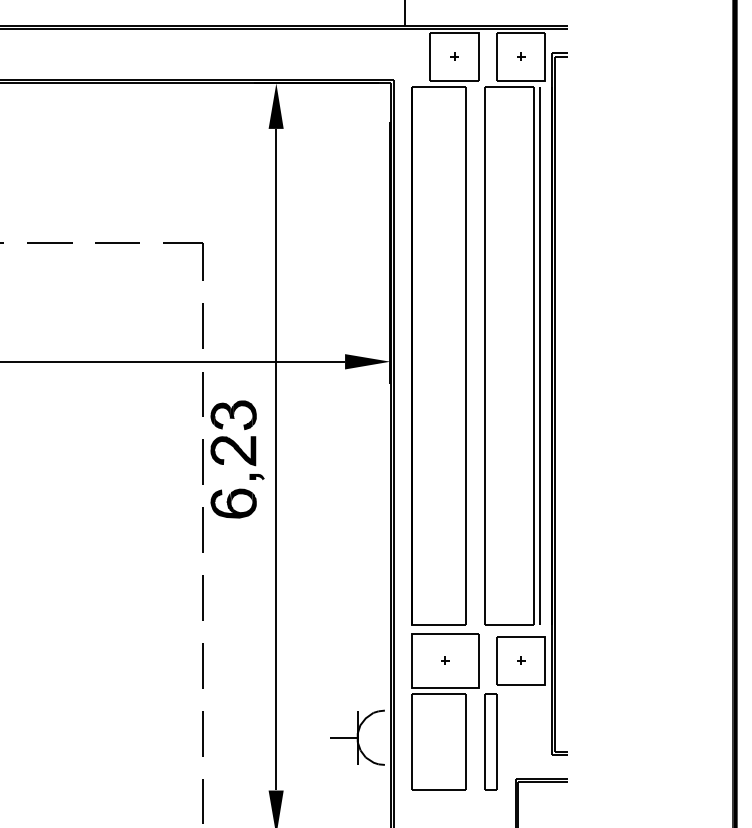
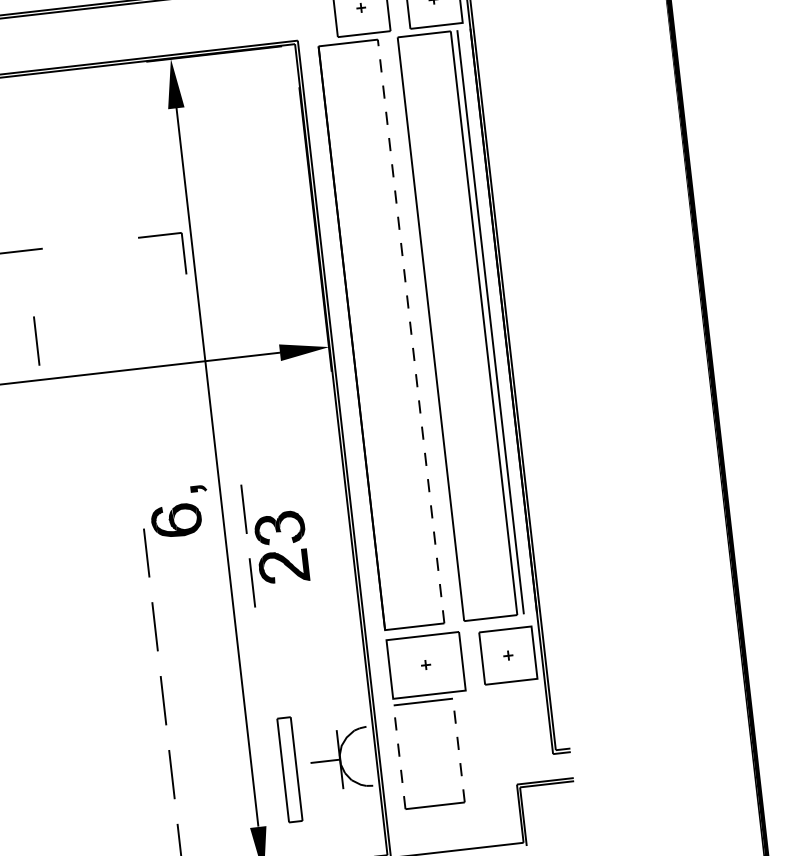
part: (183, 243) -> (160, 236), moved
line: (202, 325) -> (35, 340), moved
line: (466, 356) -> (411, 331), solid -> dashed
part: (223, 425) -> (269, 540), moved
line: (411, 741) -> (399, 757), solid -> dashed
line: (466, 741) -> (458, 750), solid -> dashed
part: (490, 741) -> (289, 769), moved

